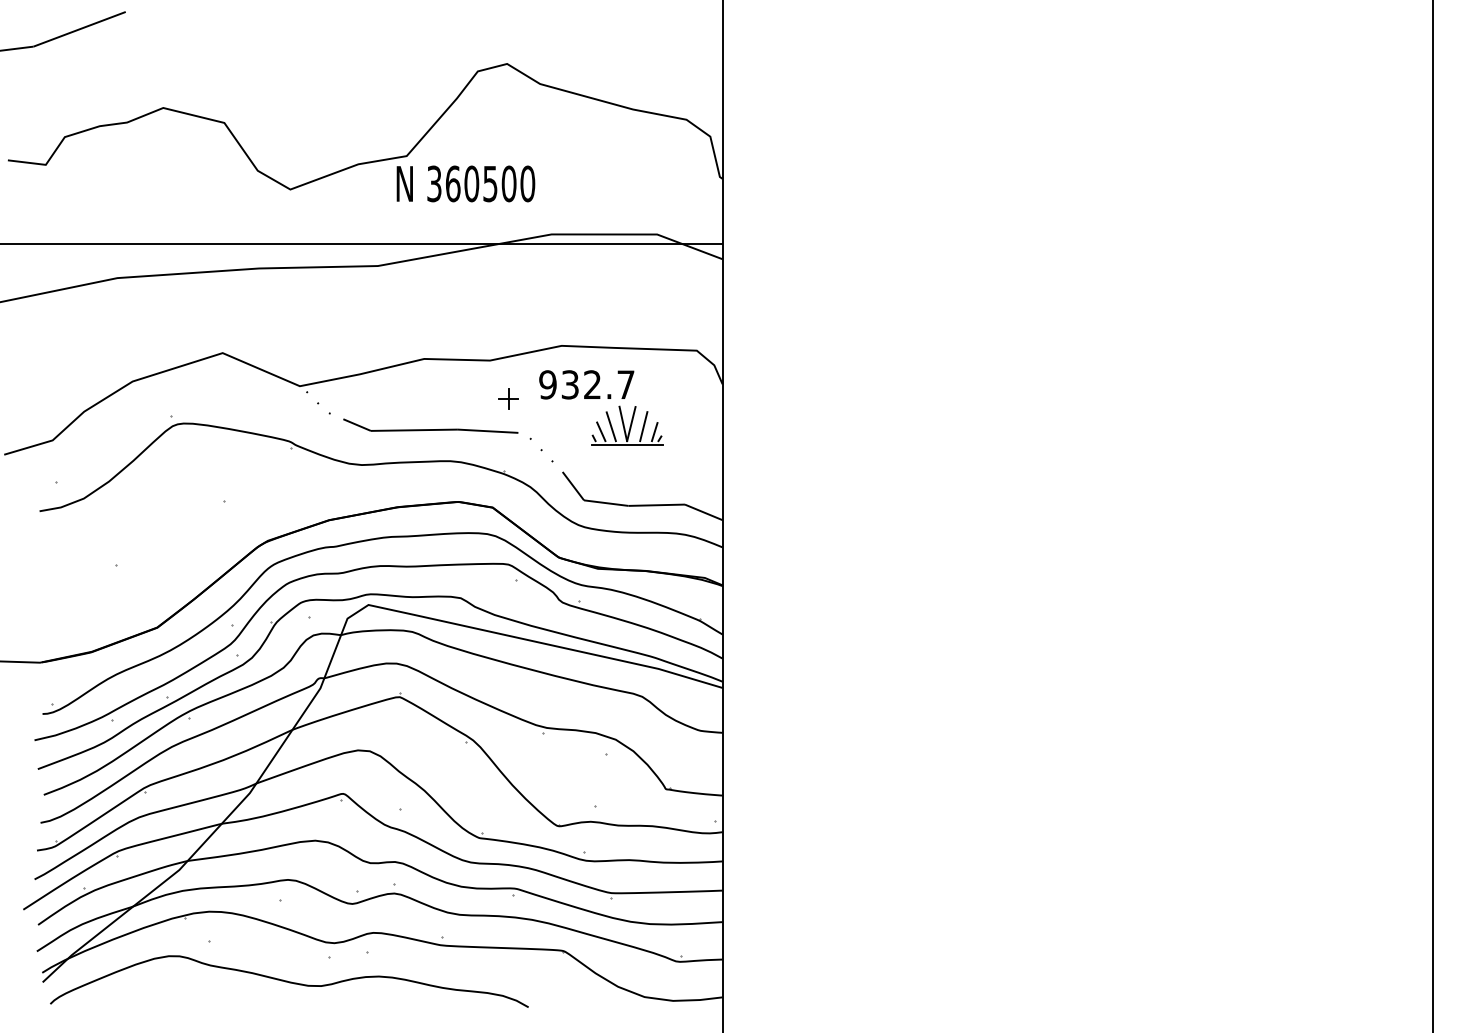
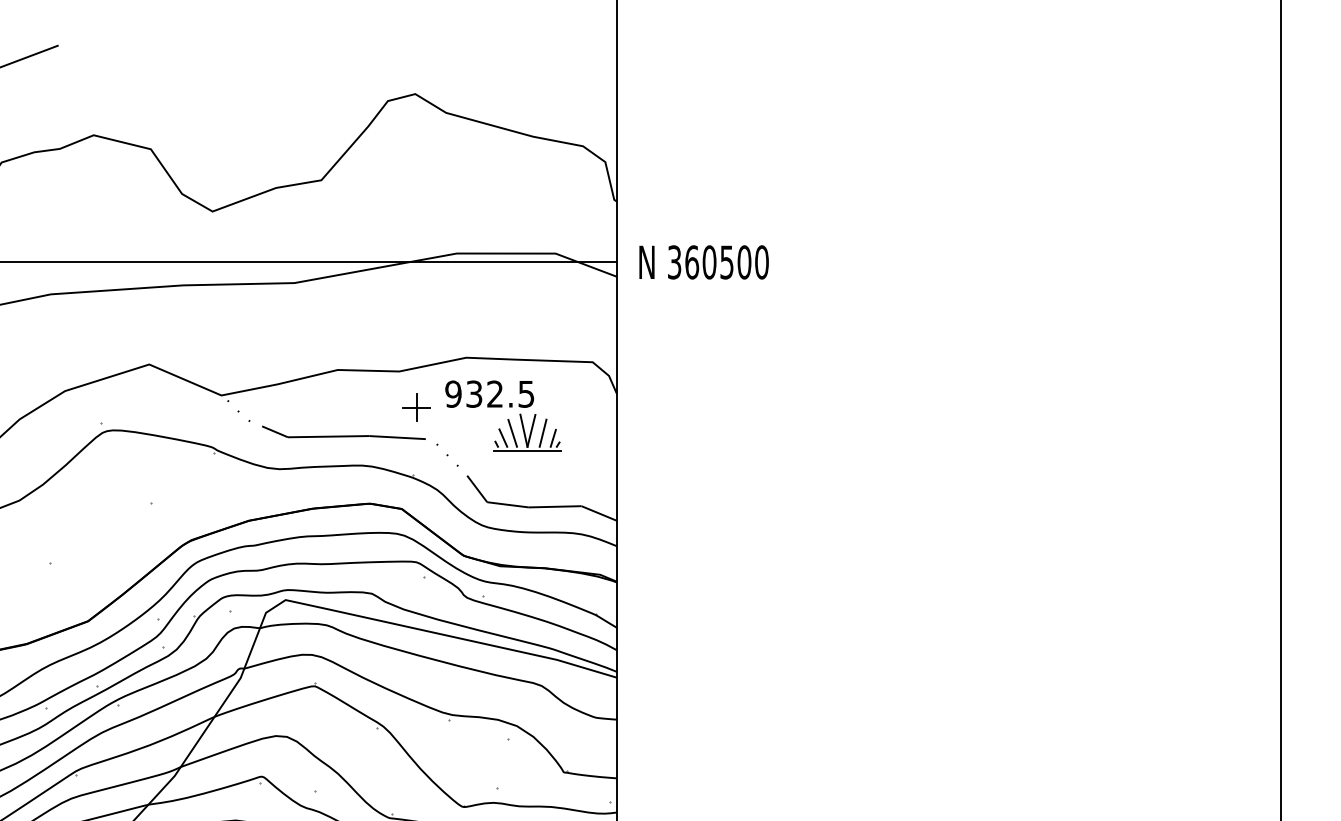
text: (465, 183) -> (703, 262), moved
text: (625, 384) -> (525, 393), 932.7 -> 932.5
part: (508, 398) -> (416, 406), size x1.43

